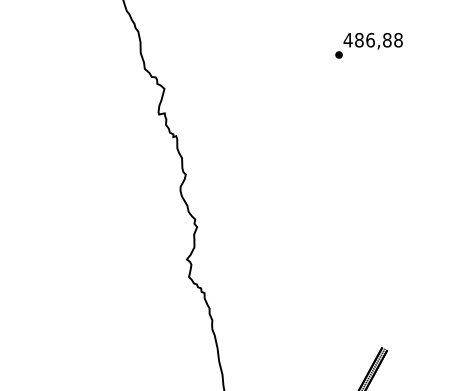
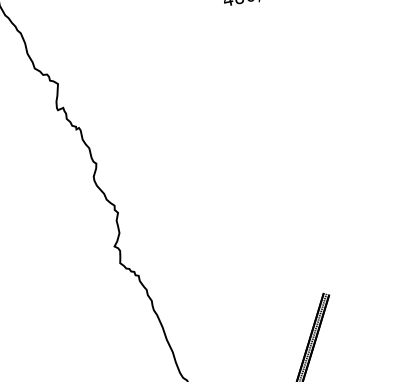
part: (338, 54) -> (221, 15), removed

